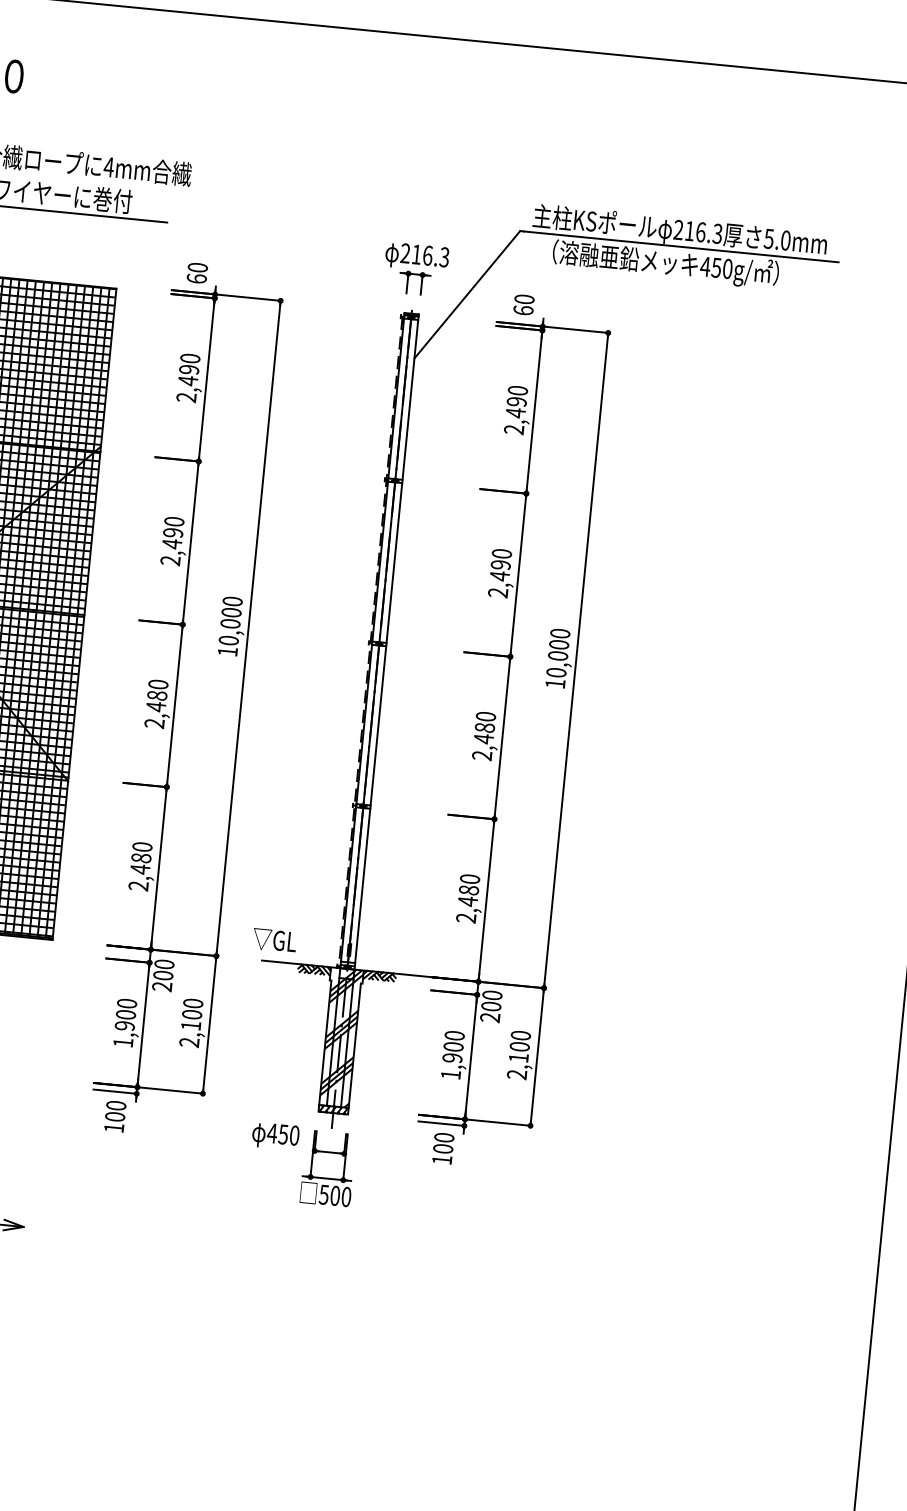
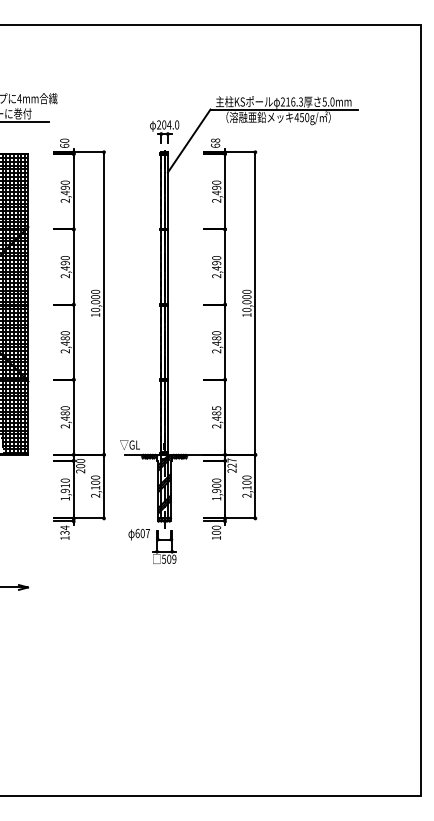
text: (430, 254) -> (170, 124), 216.3 -> 204.0
text: (524, 299) -> (215, 140), 60 -> 68
text: (469, 879) -> (216, 408), 2,480 -> 2,485
text: (490, 999) -> (231, 462), 200 -> 227
text: (124, 1013) -> (64, 485), 1,900 -> 1,910
text: (114, 1111) -> (64, 530), 100 -> 134
text: (282, 1134) -> (142, 533), 450 -> 607
text: (346, 1197) -> (174, 559), 500 -> 509

